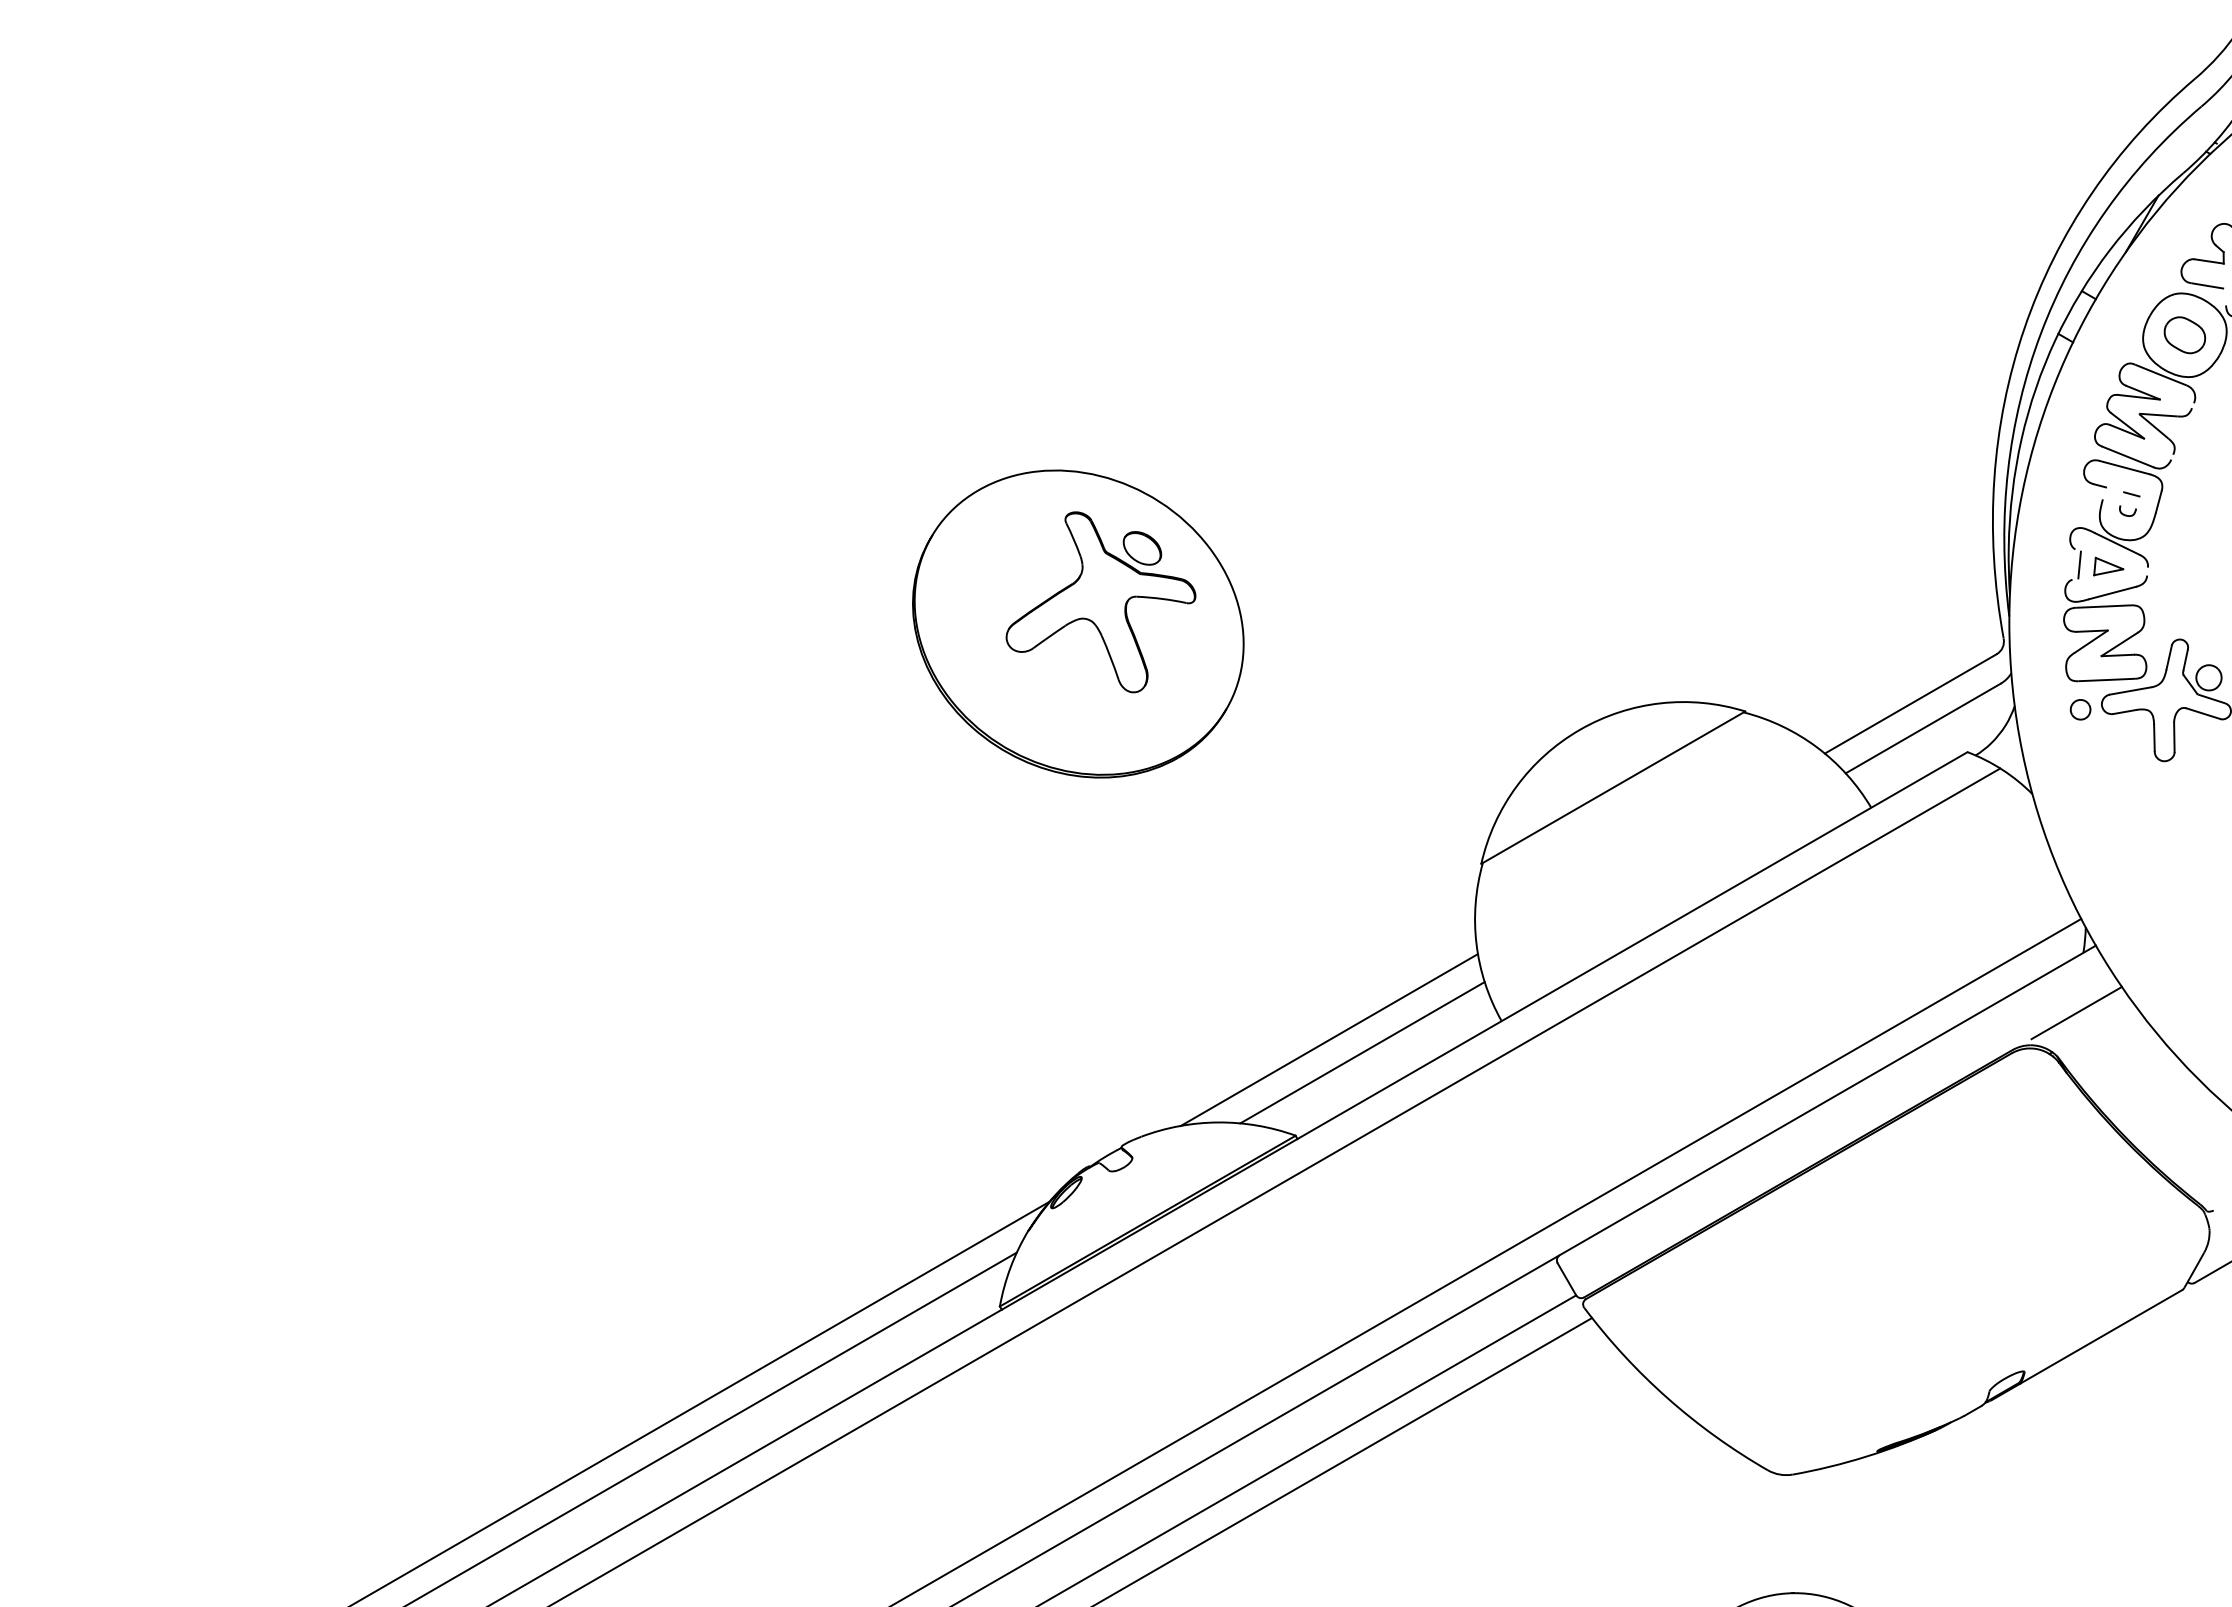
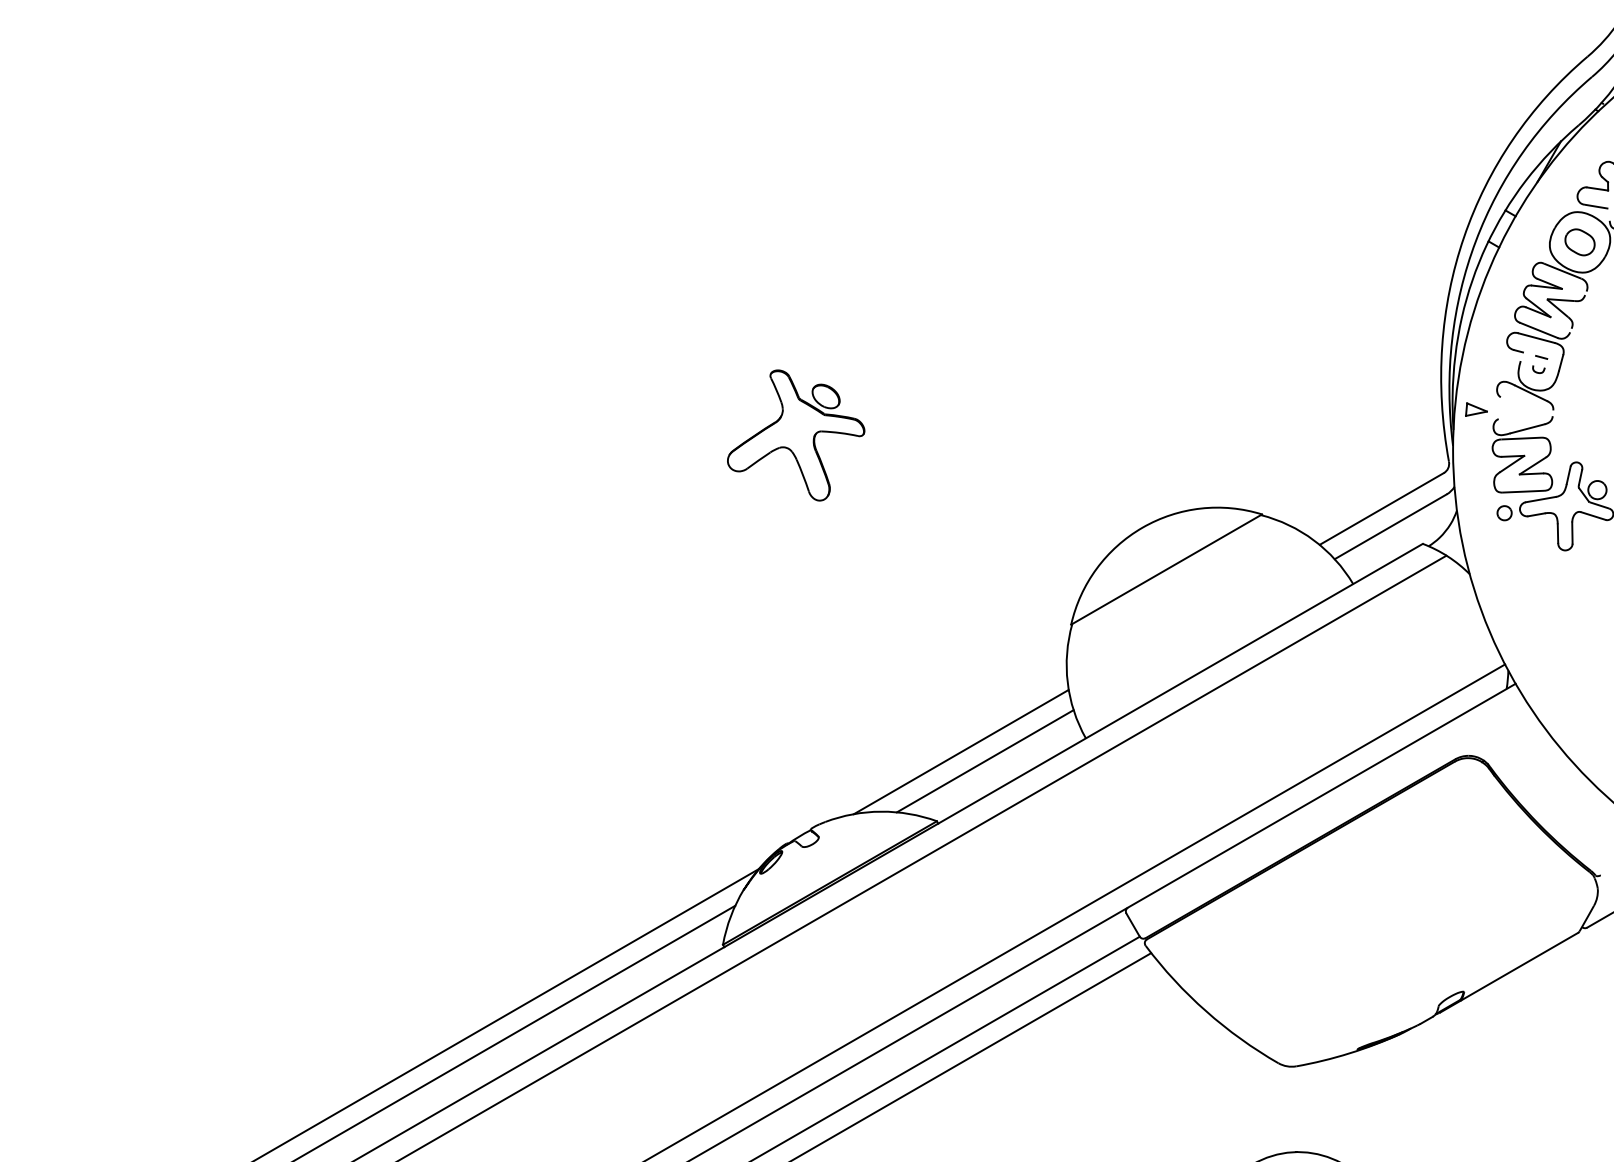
line: (2079, 564) -> (1503, 408), removed
part: (2108, 566) -> (1476, 409), moved
part: (1078, 623) -> (779, 450), removed
line: (2076, 1012) -> (1501, 732), removed

